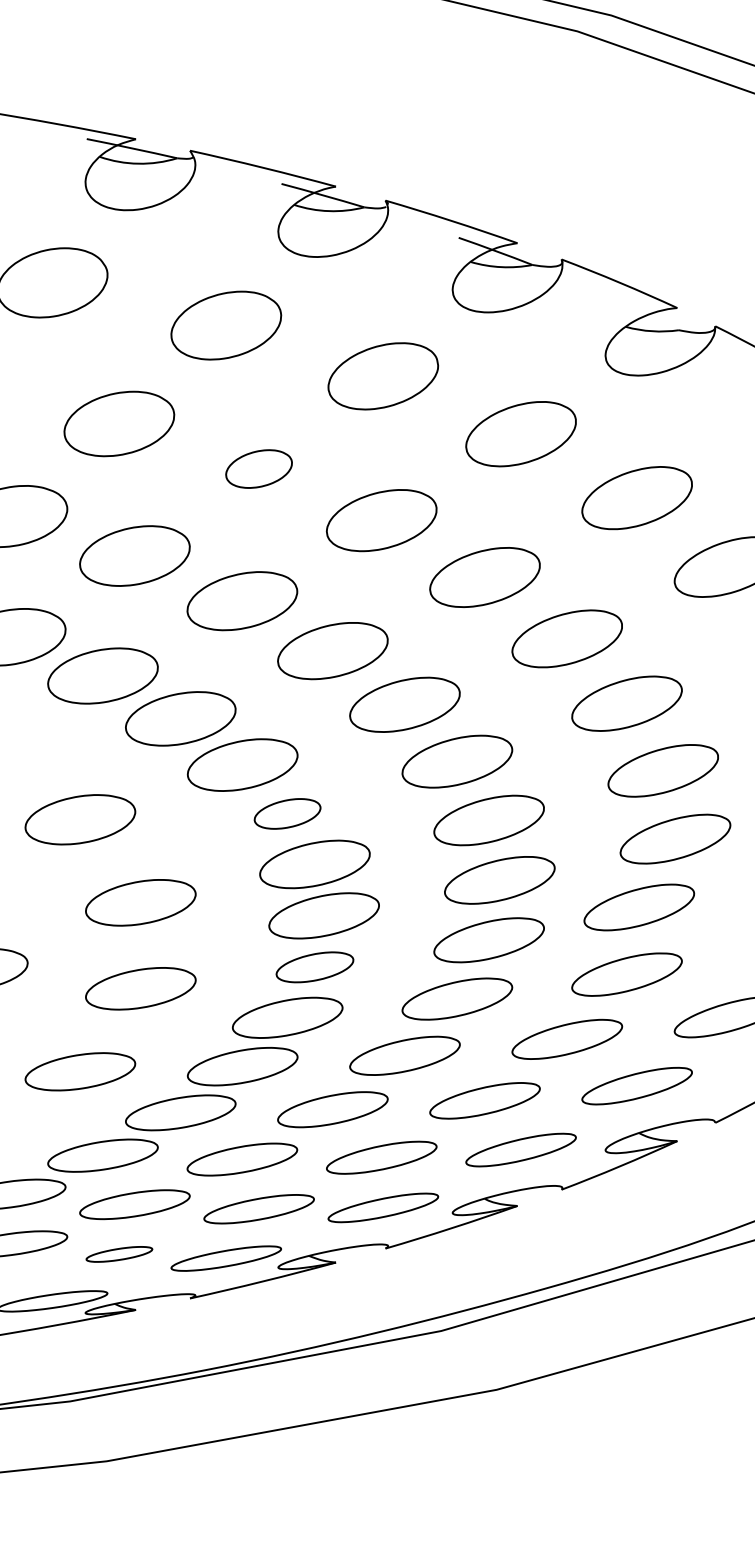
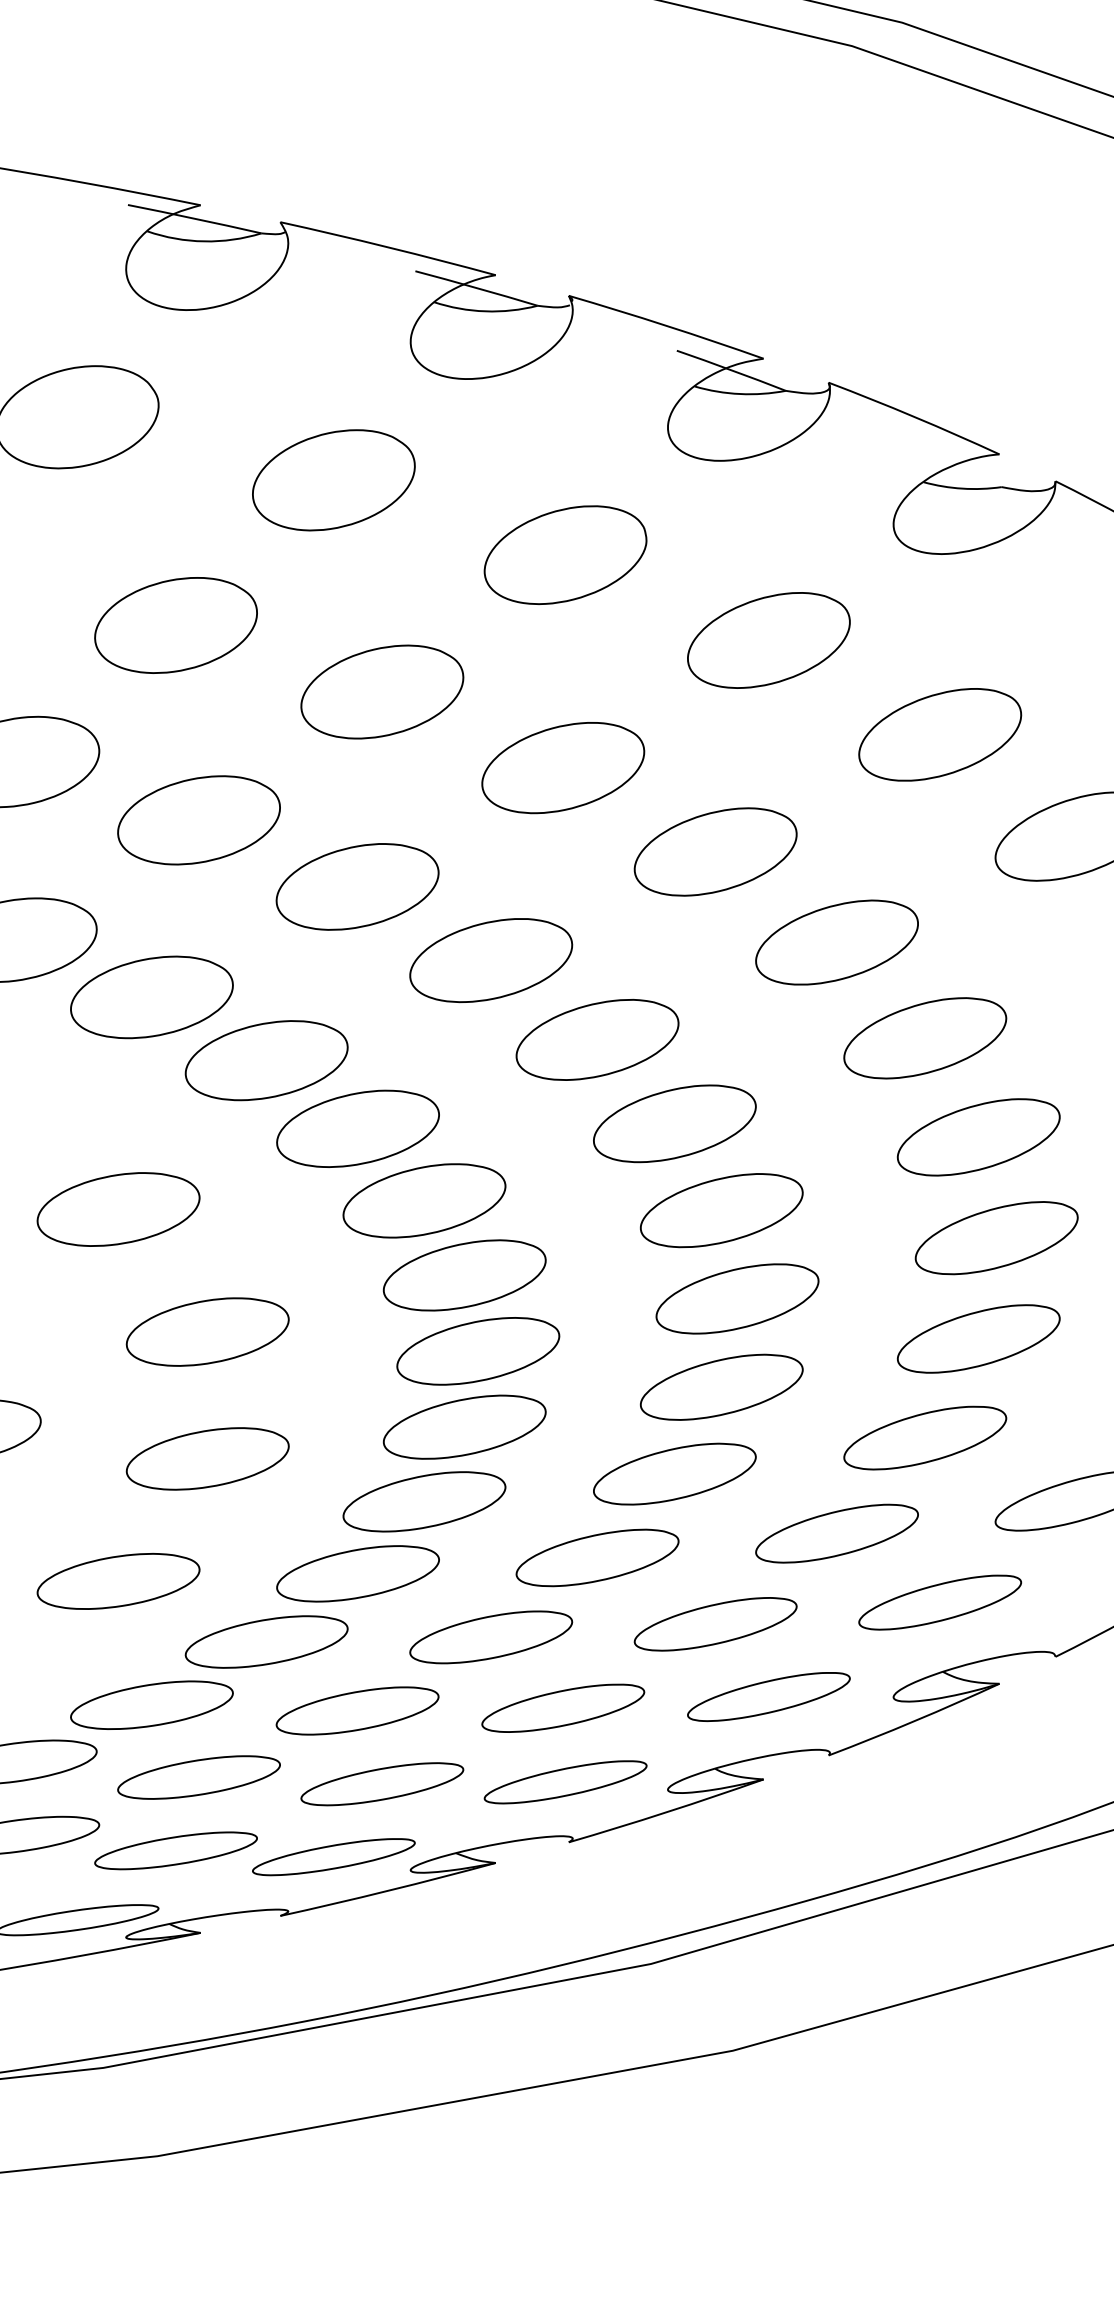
part: (258, 468) -> (381, 691), size x1.67
part: (287, 813) -> (424, 1200), size x1.67
part: (639, 907) -> (979, 1338), moved
part: (314, 967) -> (464, 1427), size x1.43
part: (119, 1254) -> (176, 1851), size x1.67

